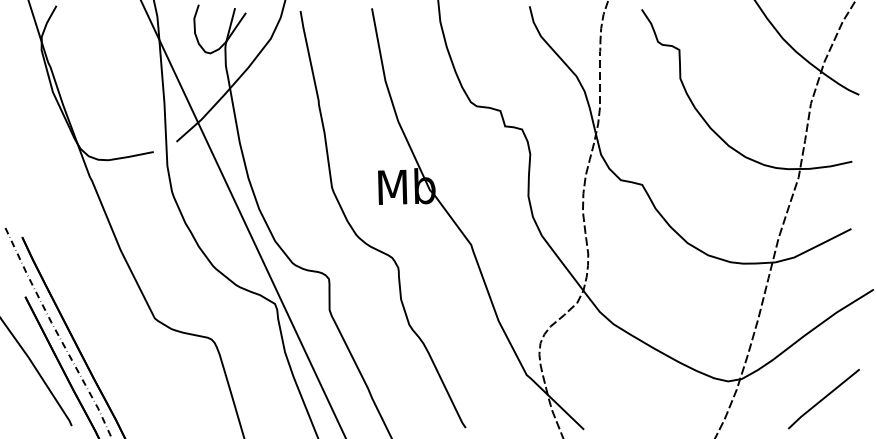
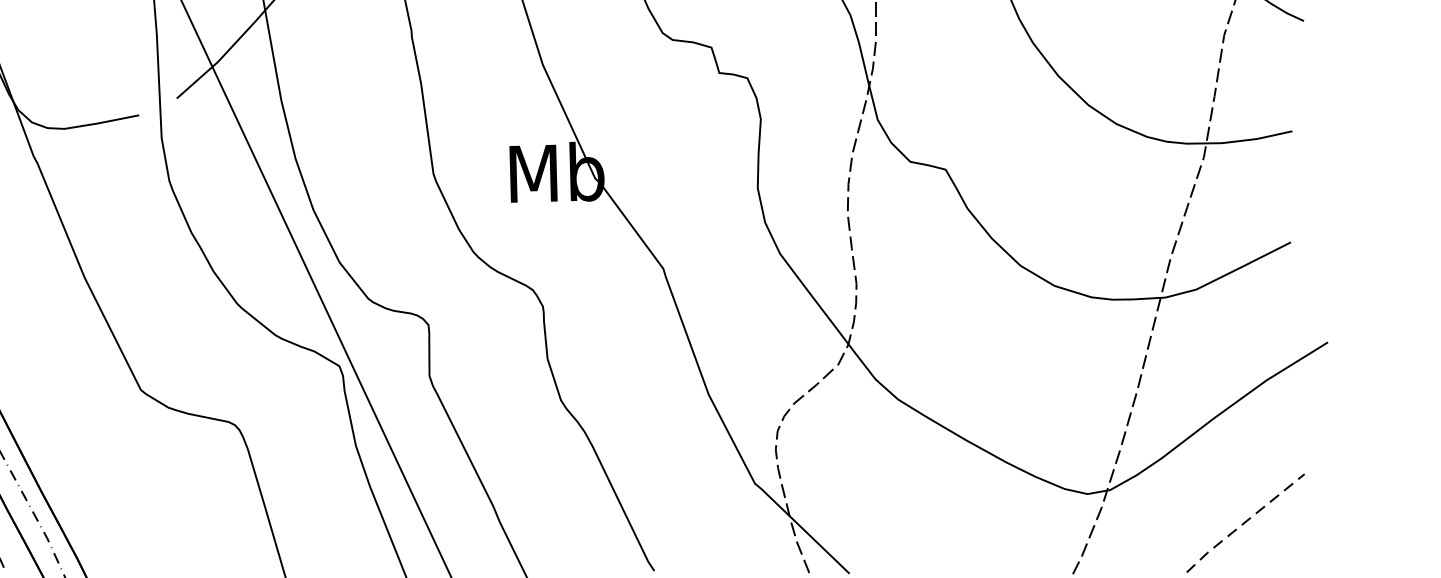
line: (823, 398) -> (1244, 522), solid -> dashed

